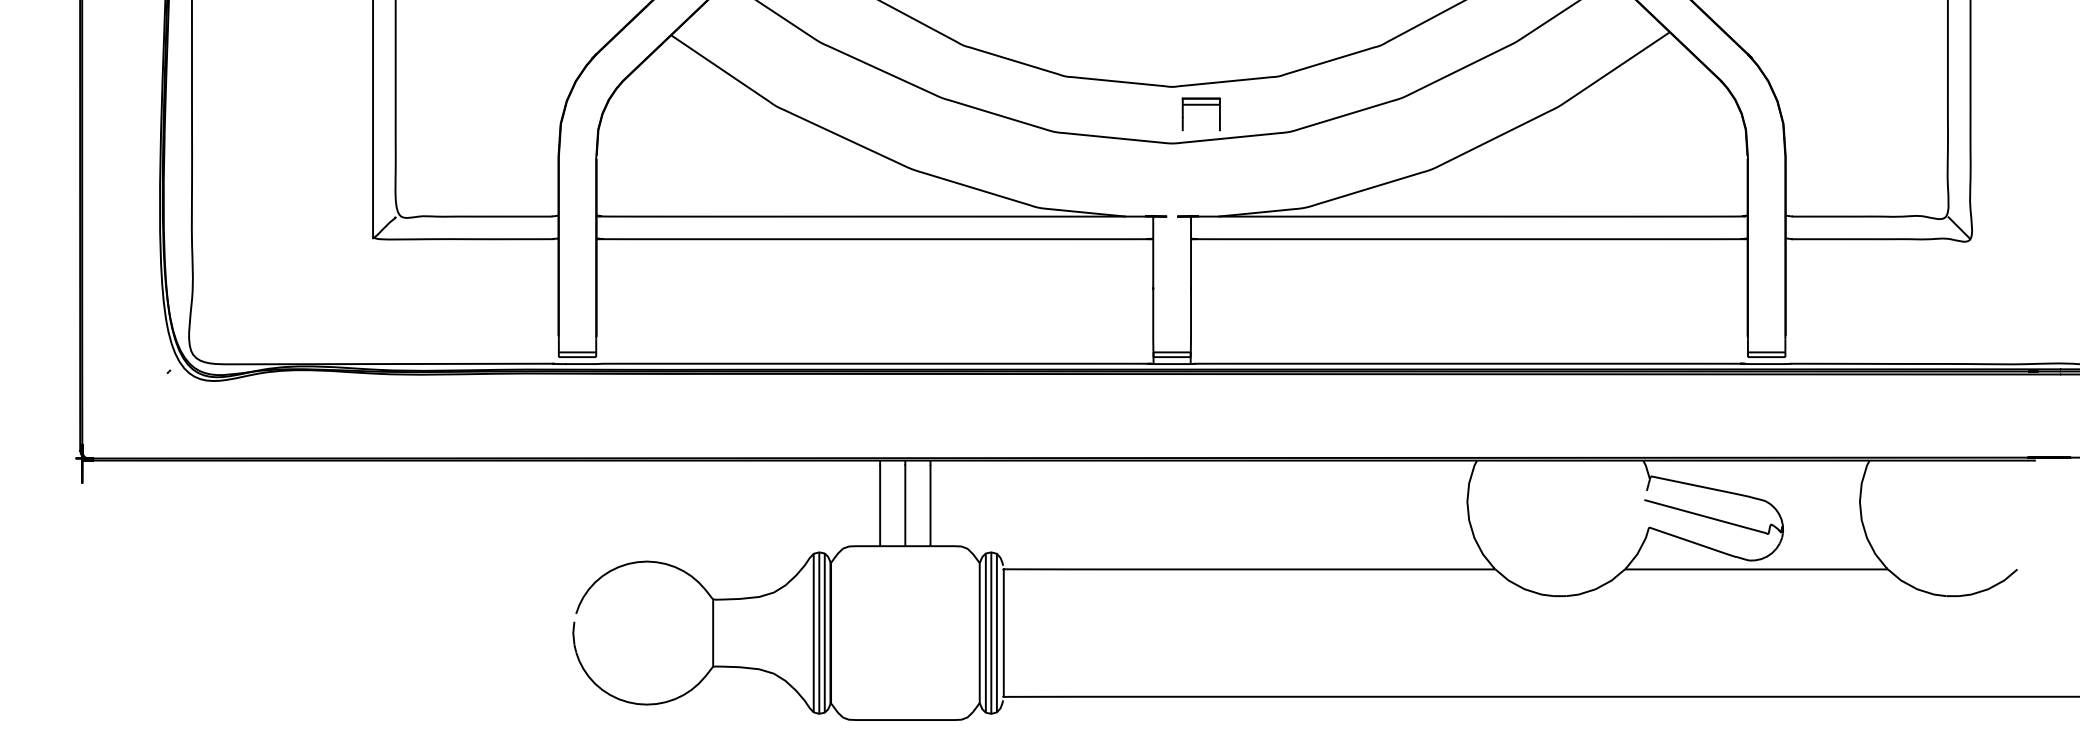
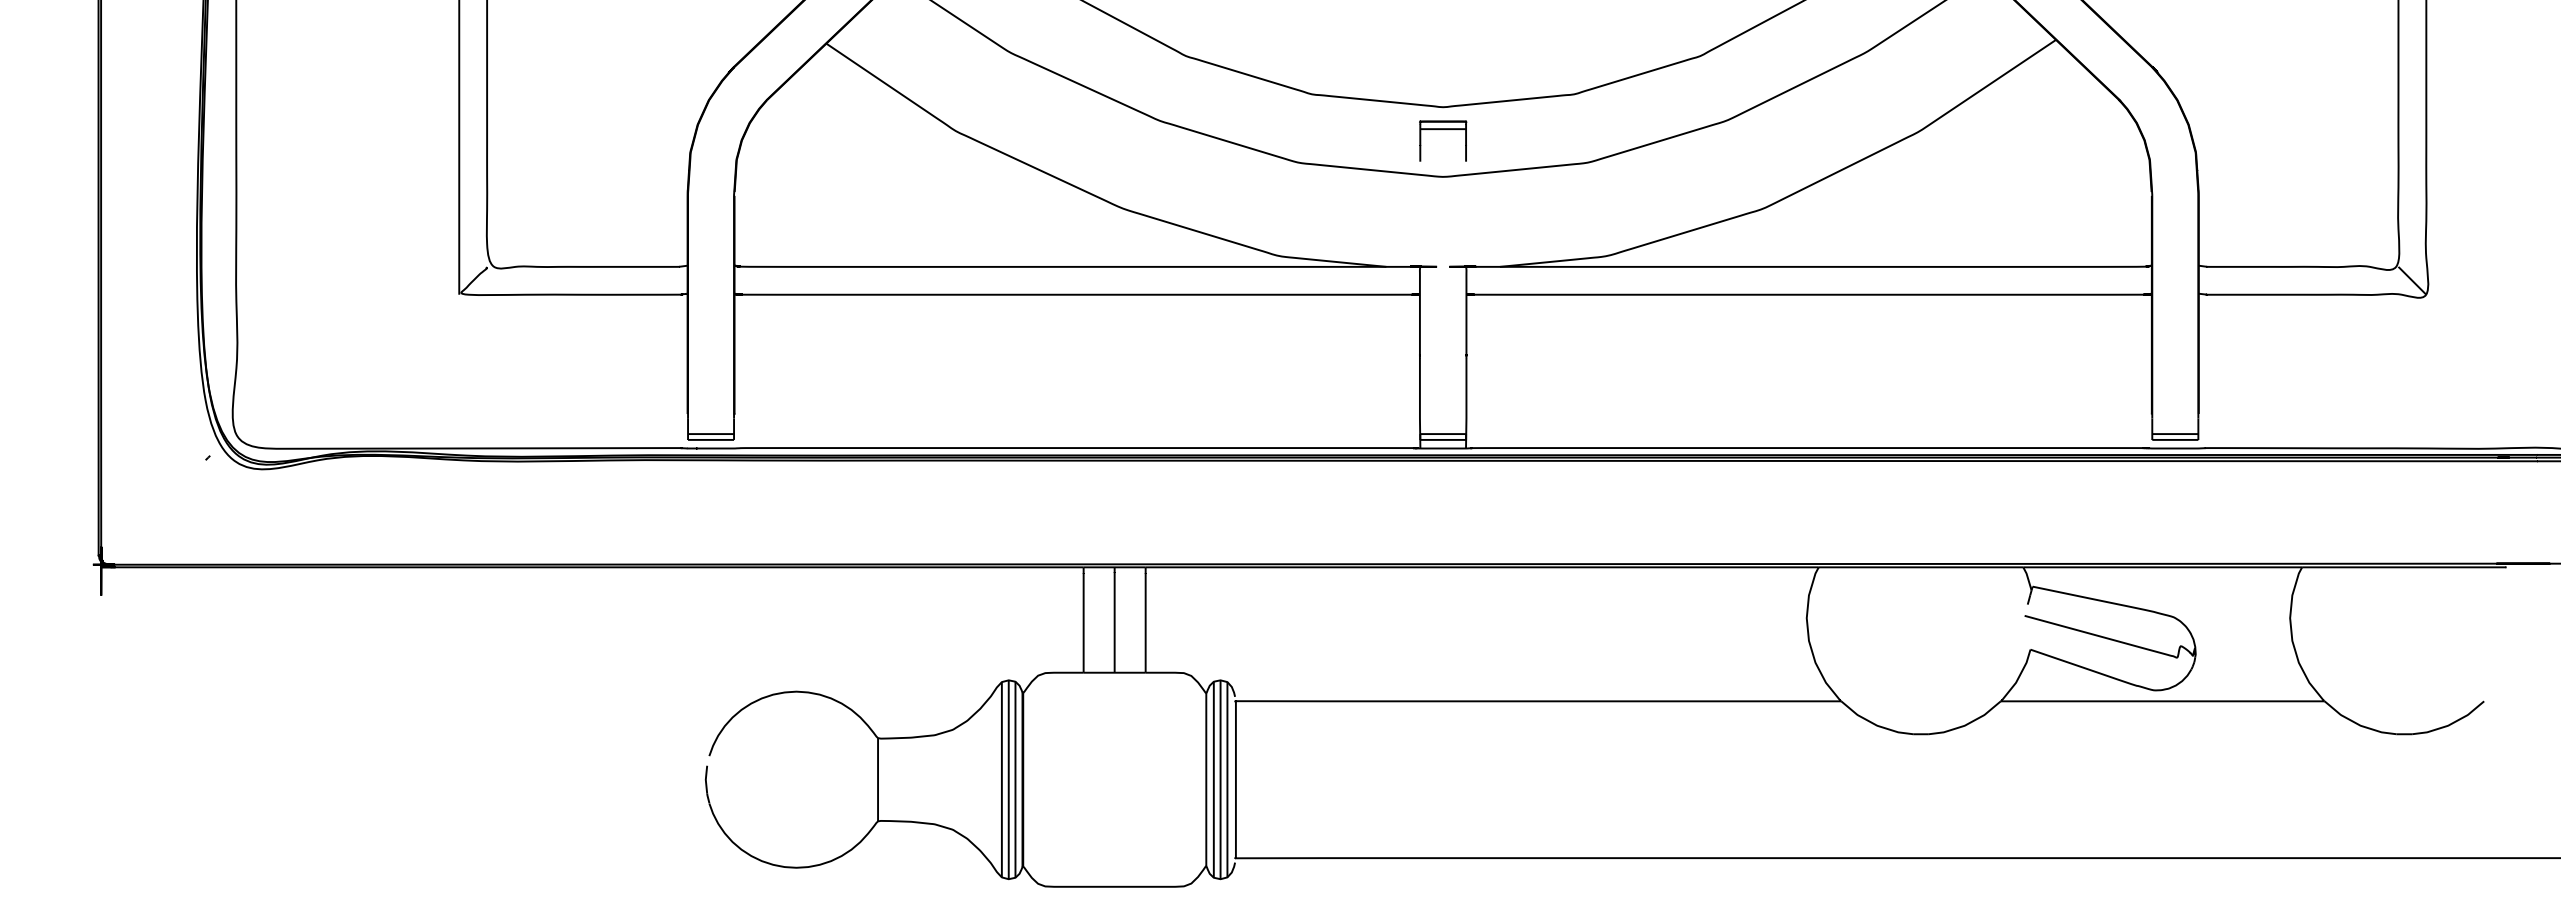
part: (1201, 105) -> (1443, 129), moved

